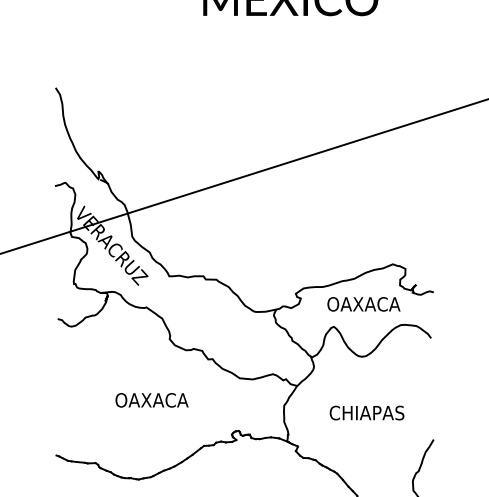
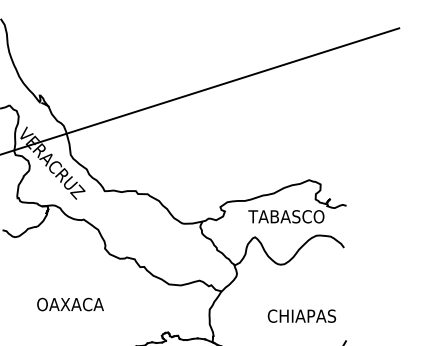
text: (367, 304) -> (285, 216), OAXACA -> TABASCO
text: (151, 400) -> (70, 304), moved
text: (366, 412) -> (301, 315), moved

